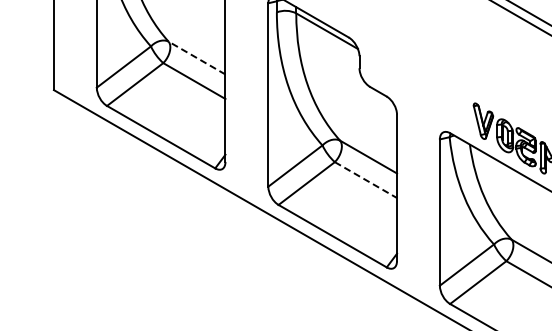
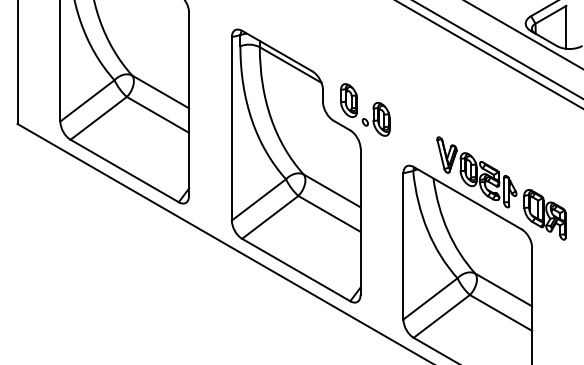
line: (196, 57) -> (160, 91), dashed -> solid
part: (408, 75) -> (372, 109), added
line: (365, 179) -> (329, 213), dashed -> solid

